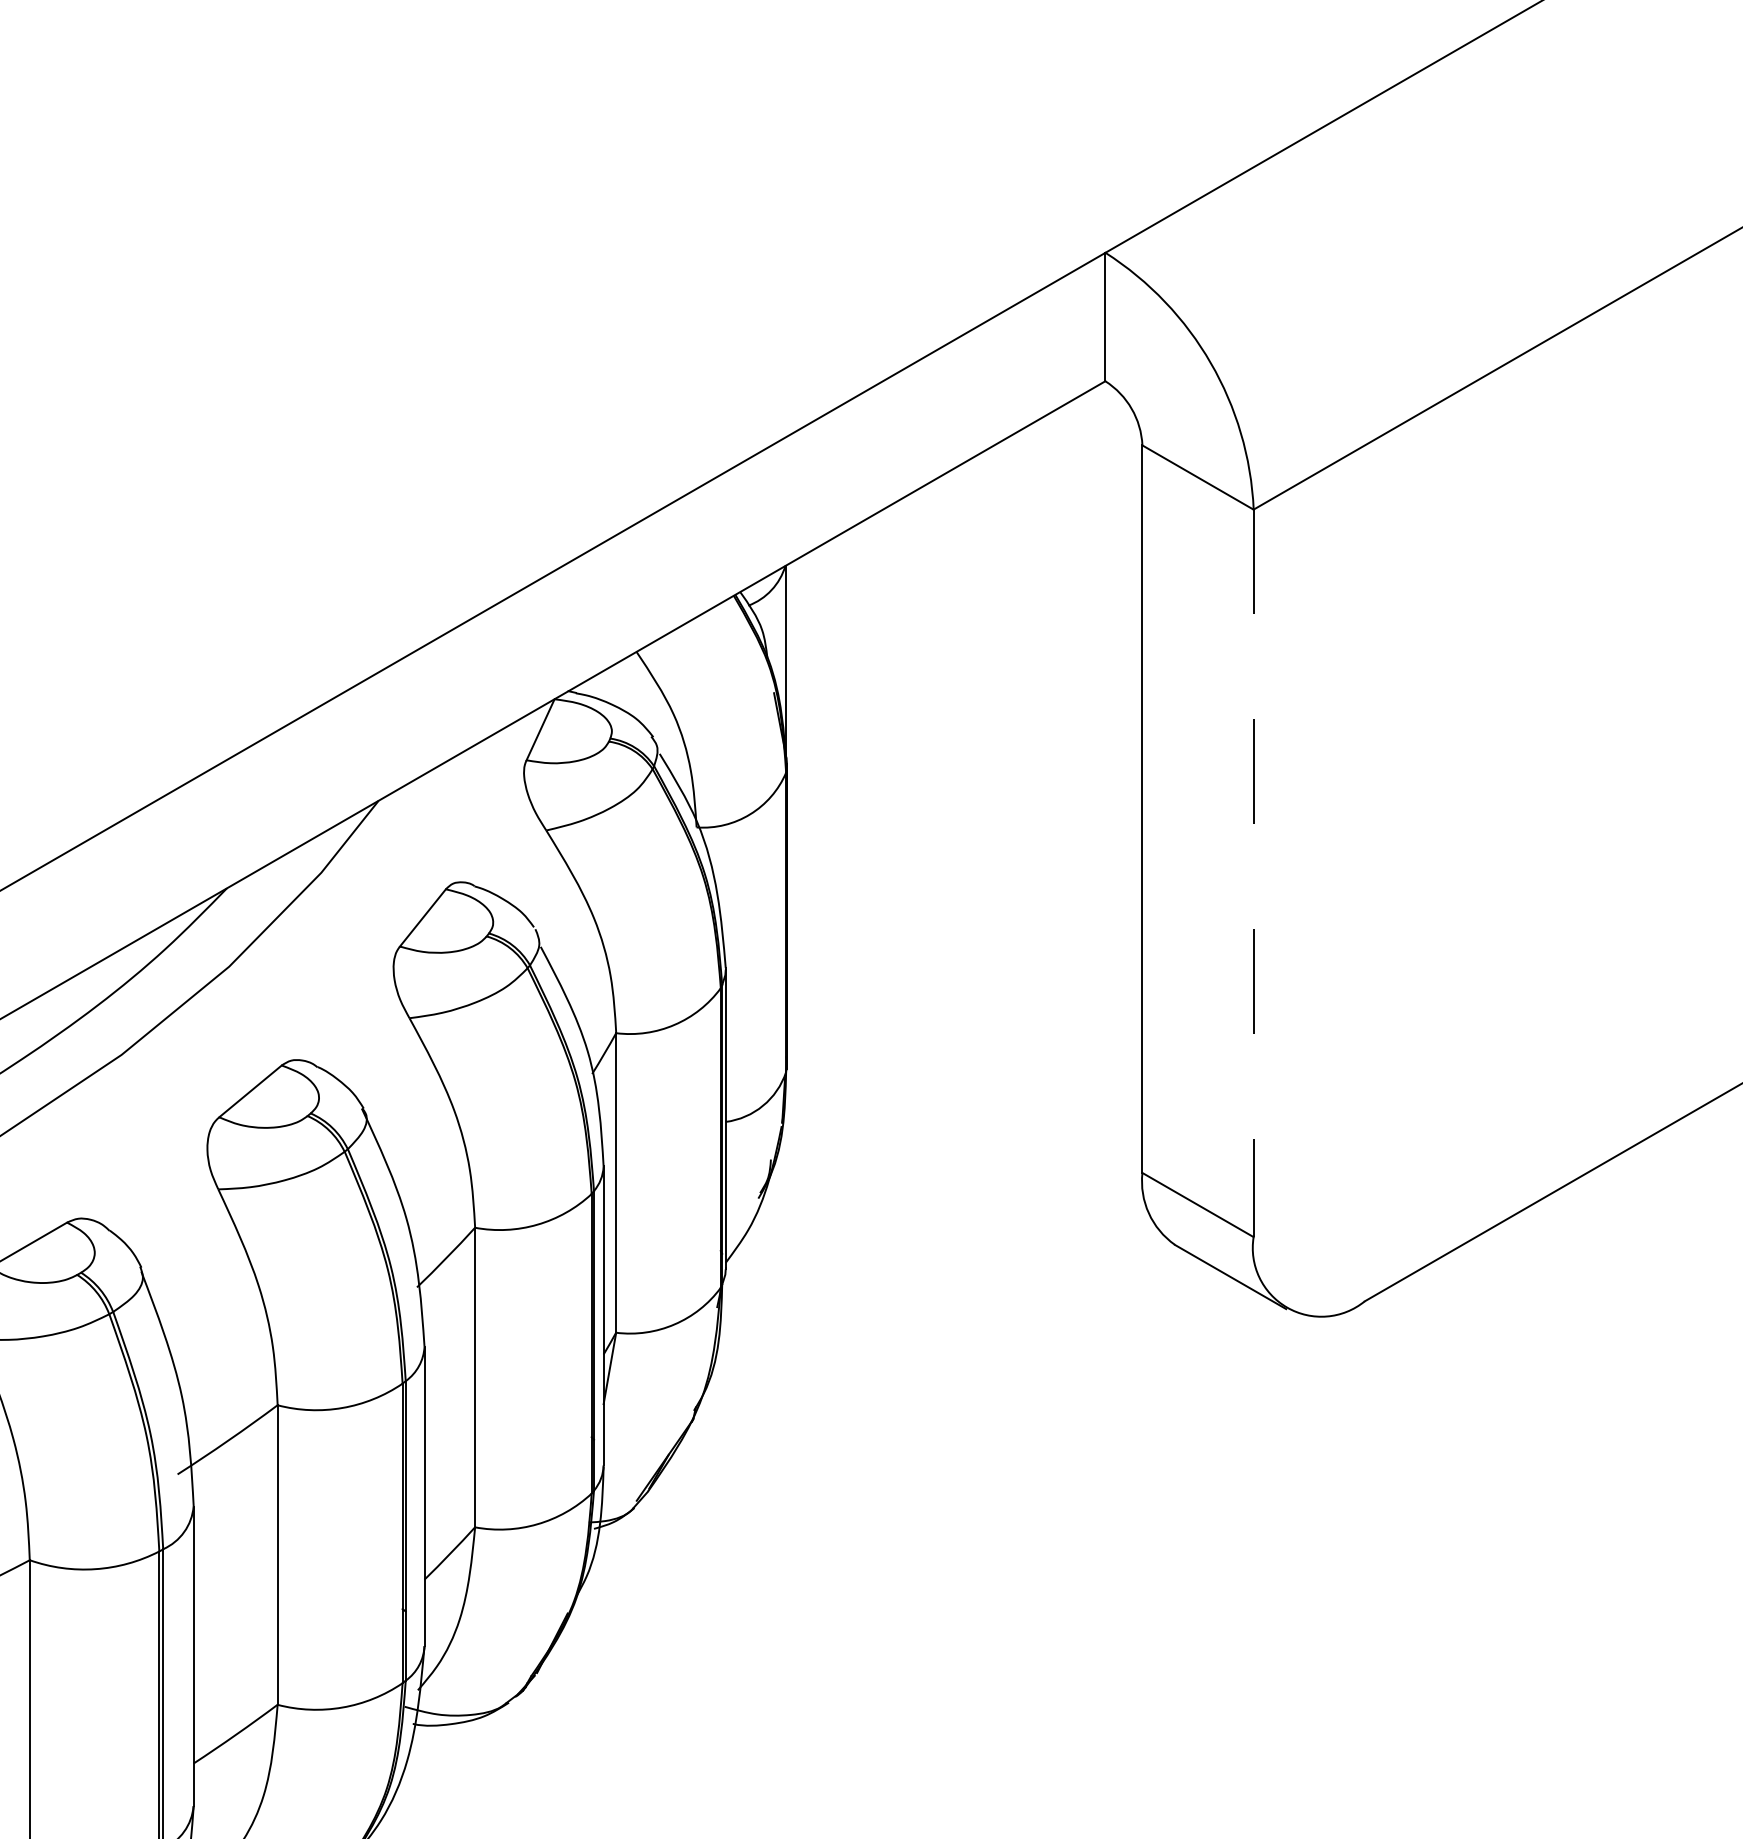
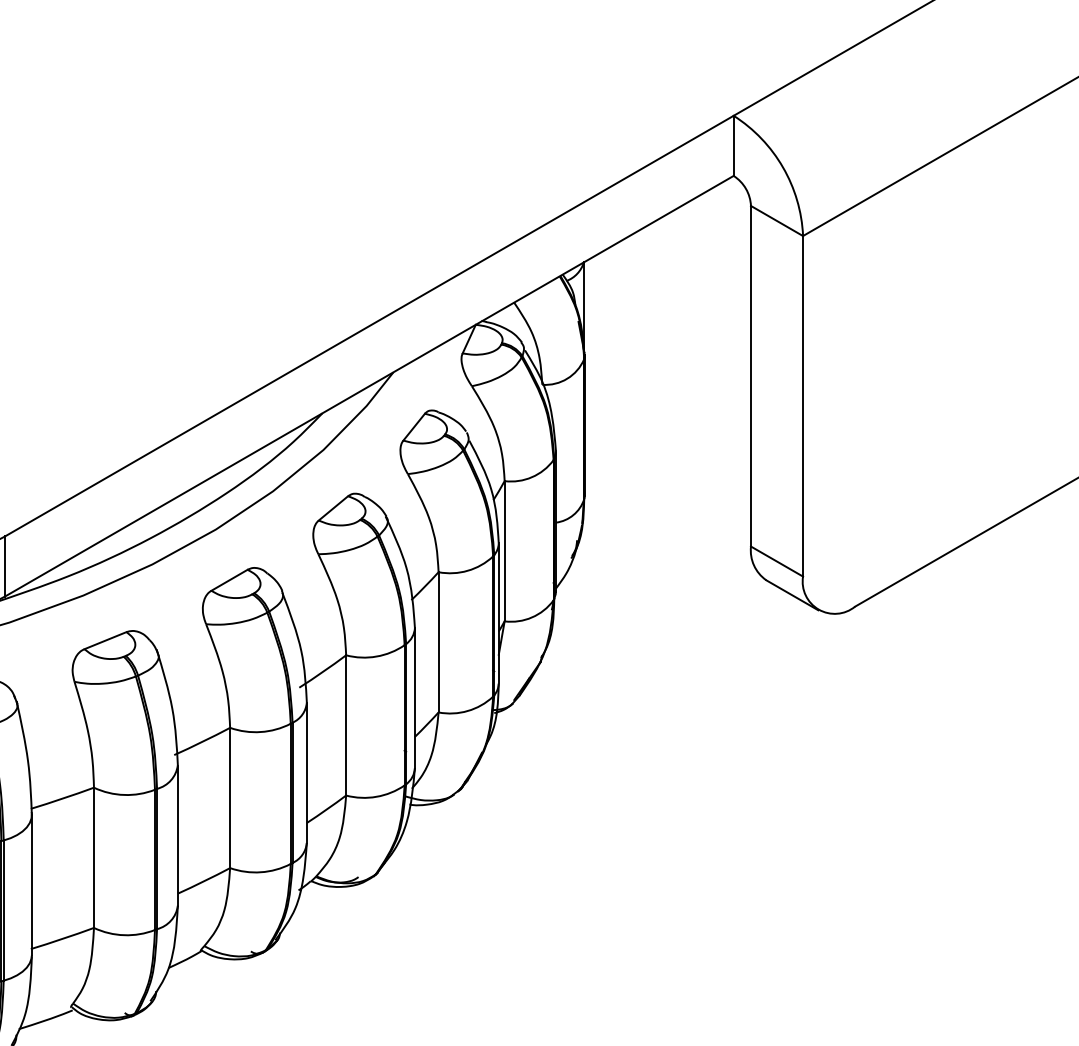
line: (1254, 873) -> (803, 406), dashed -> solid

